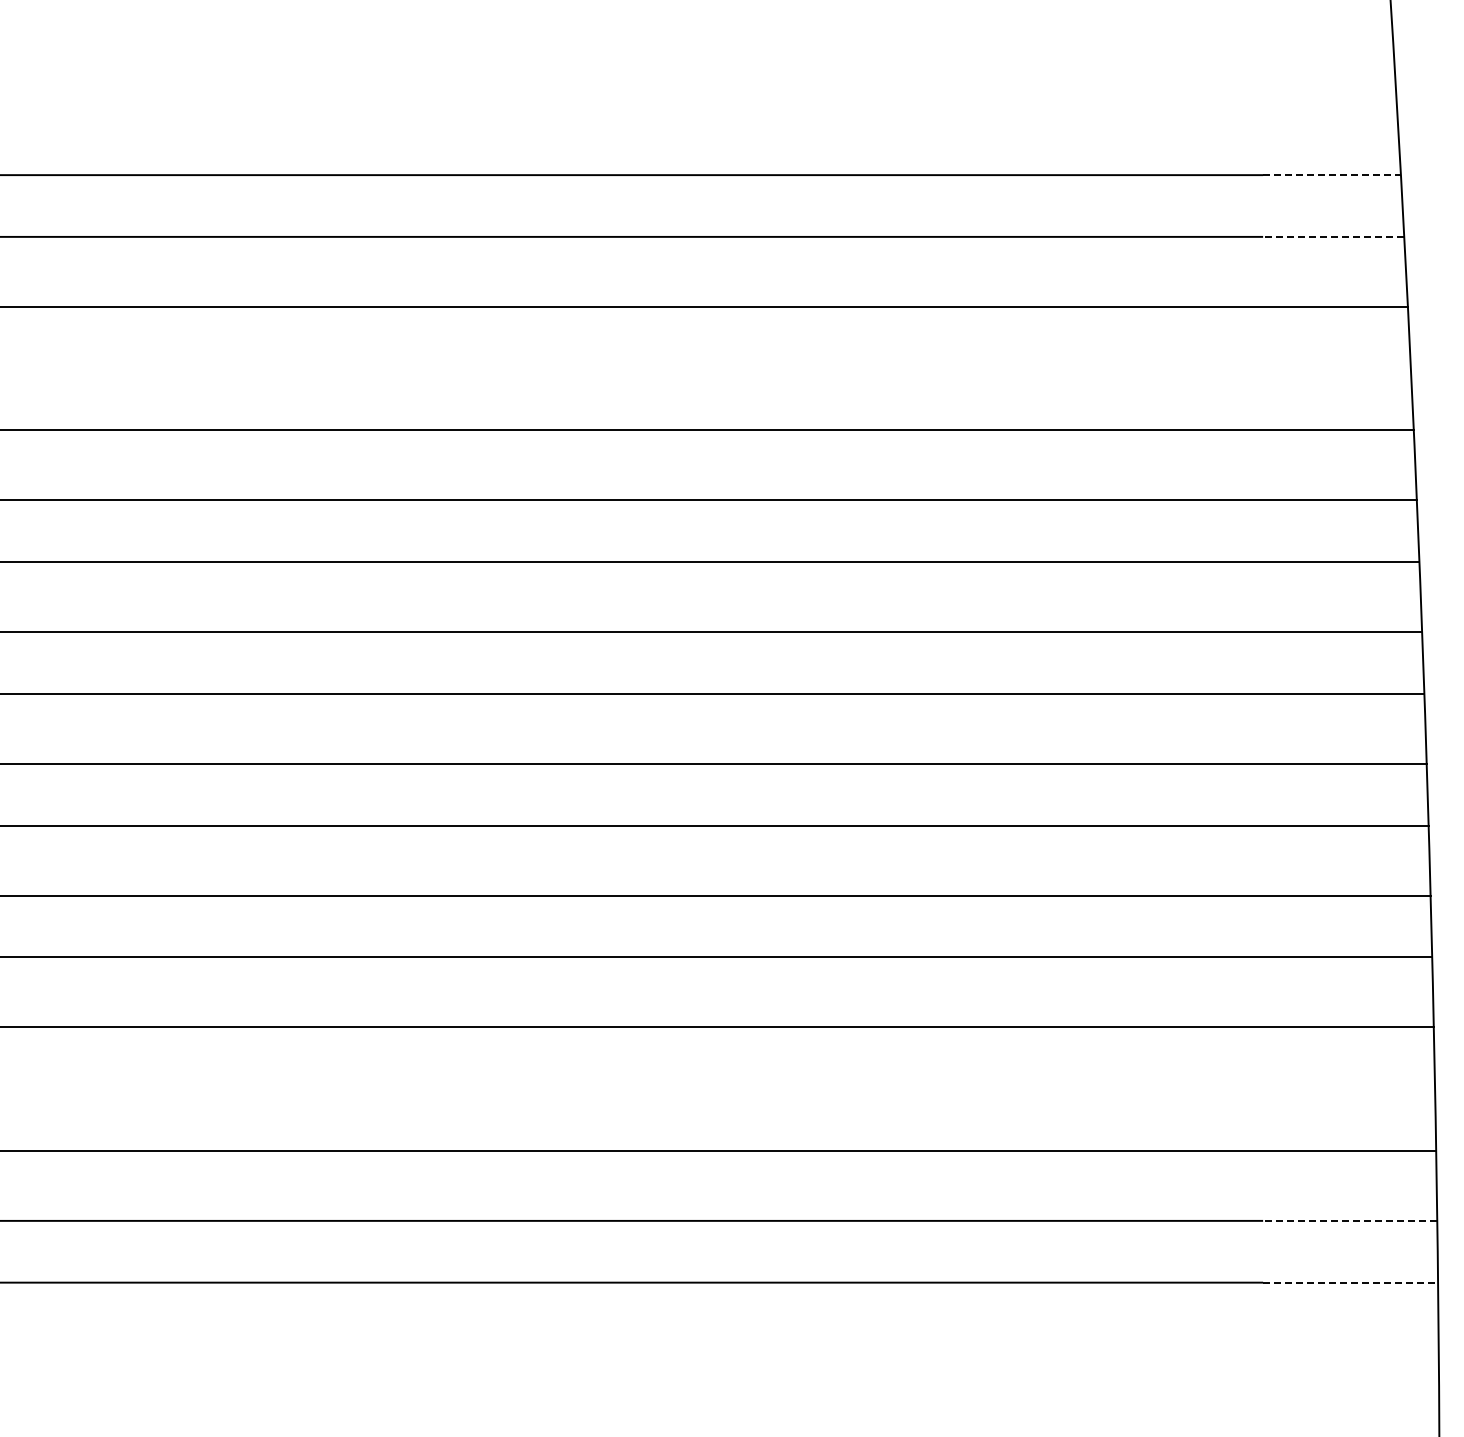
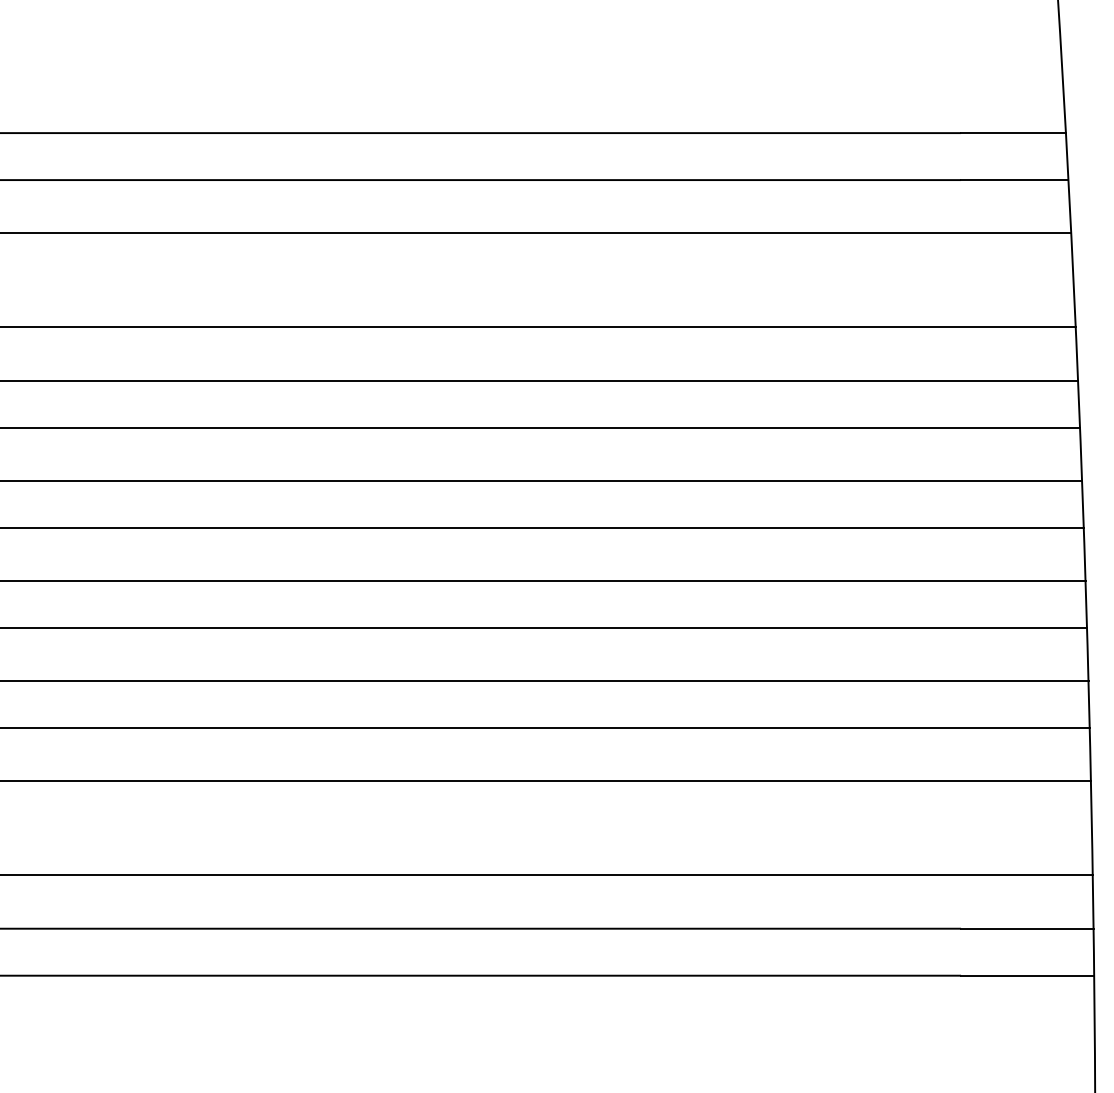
line: (1331, 175) -> (1013, 133), dashed -> solid
line: (1333, 236) -> (1014, 179), dashed -> solid
line: (1349, 1220) -> (1026, 928), dashed -> solid
line: (1351, 1282) -> (1028, 975), dashed -> solid

